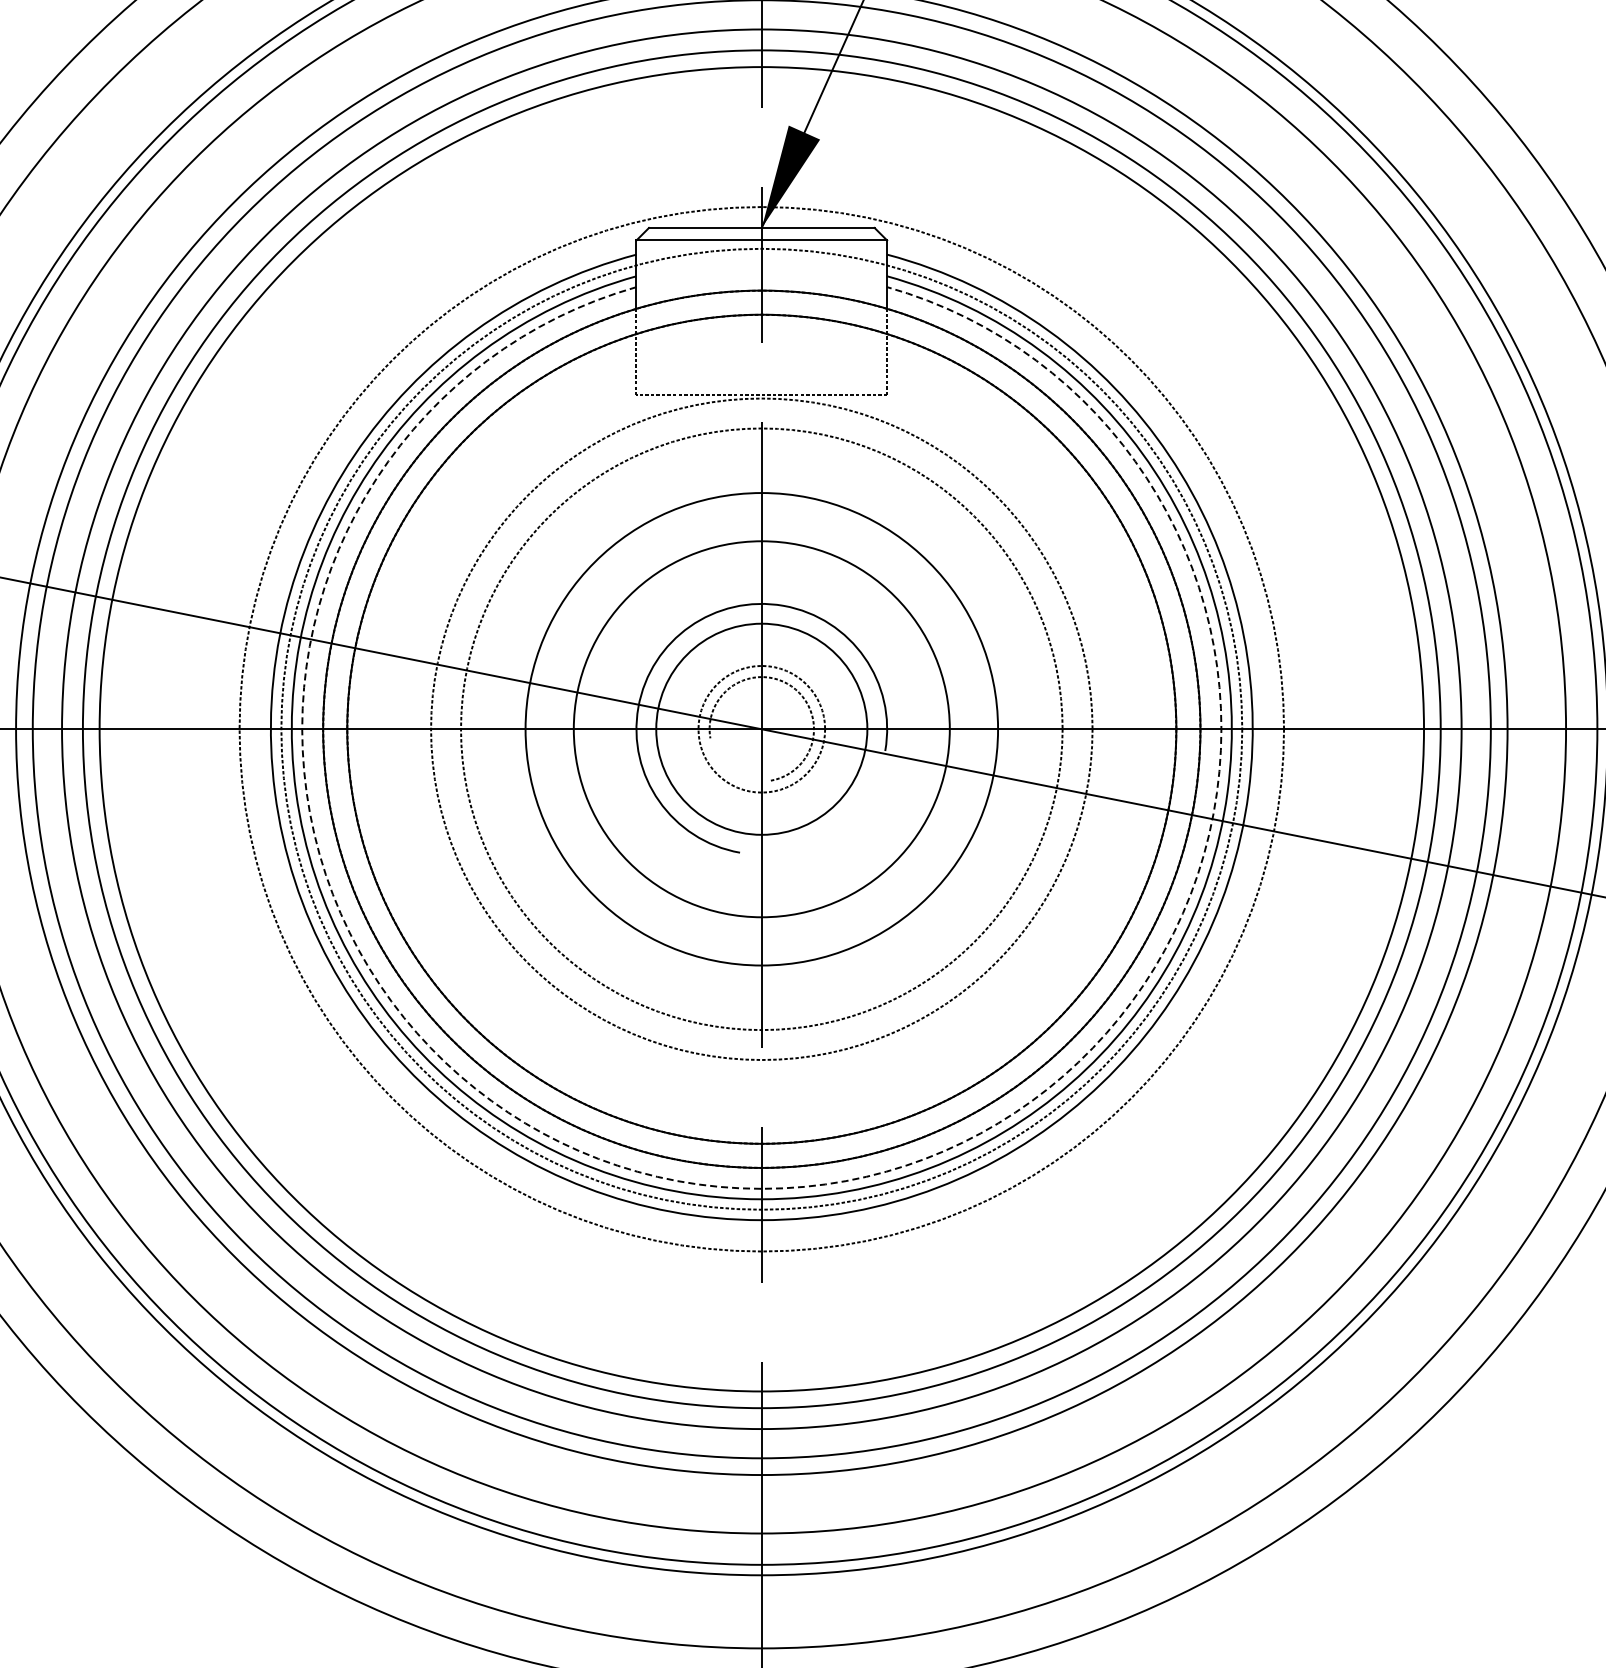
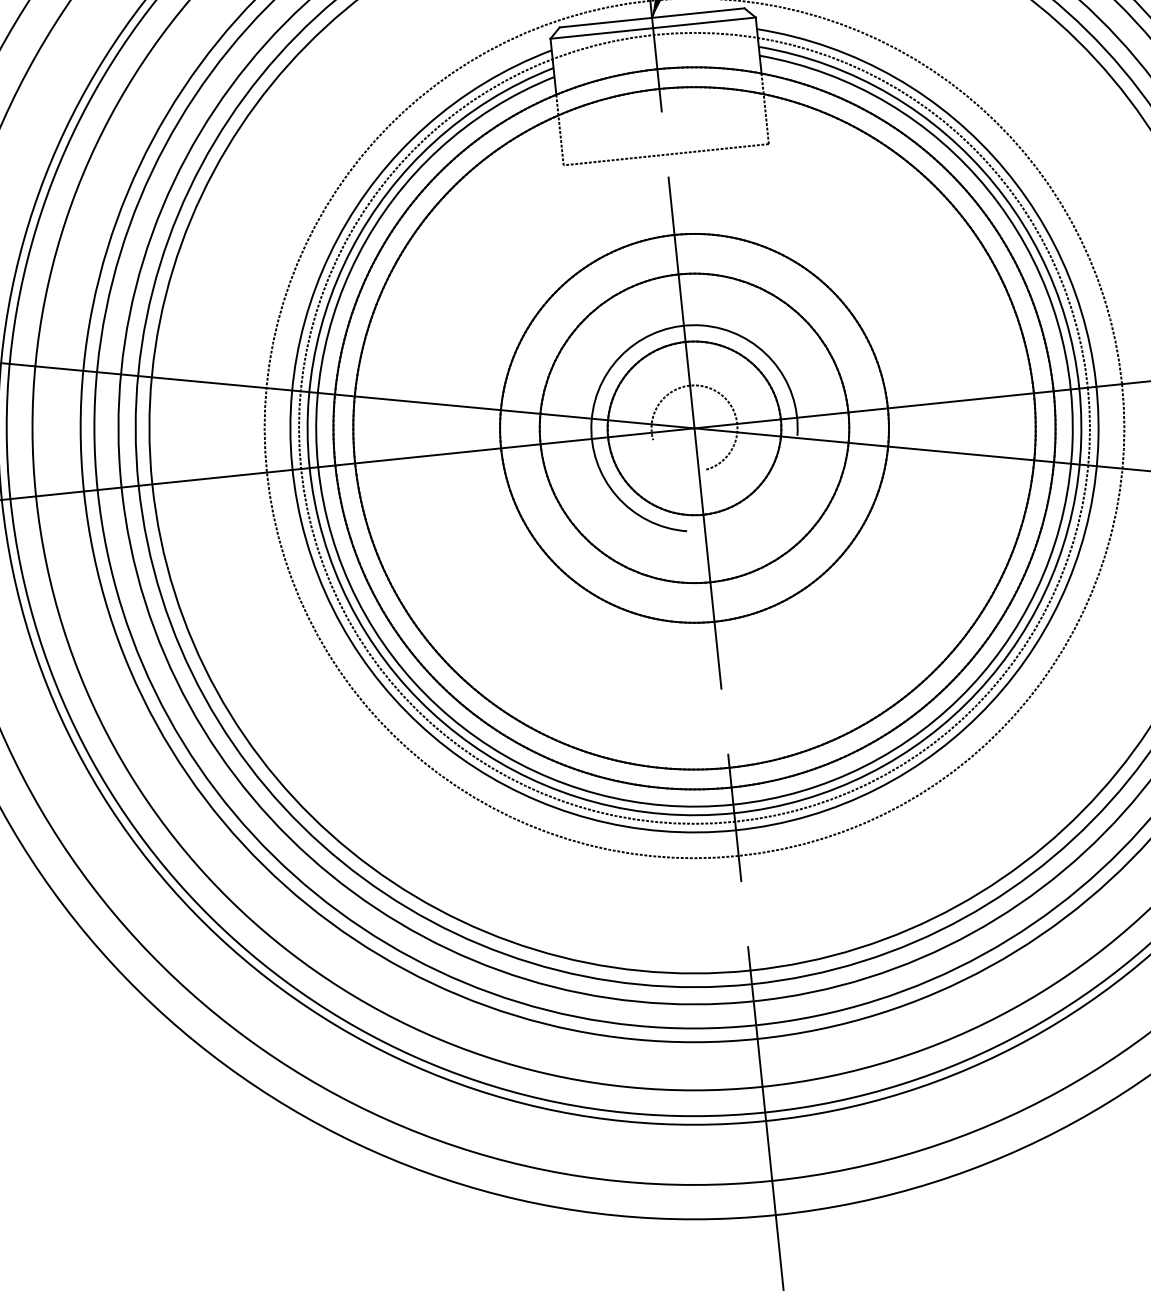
circle: (761, 728) -> (694, 427), size x1.67
circle: (761, 729) -> (694, 428), size x0.62
circle: (761, 729) -> (694, 428), size x0.71
arc: (761, 1188) -> (733, 804), dashed -> solid

